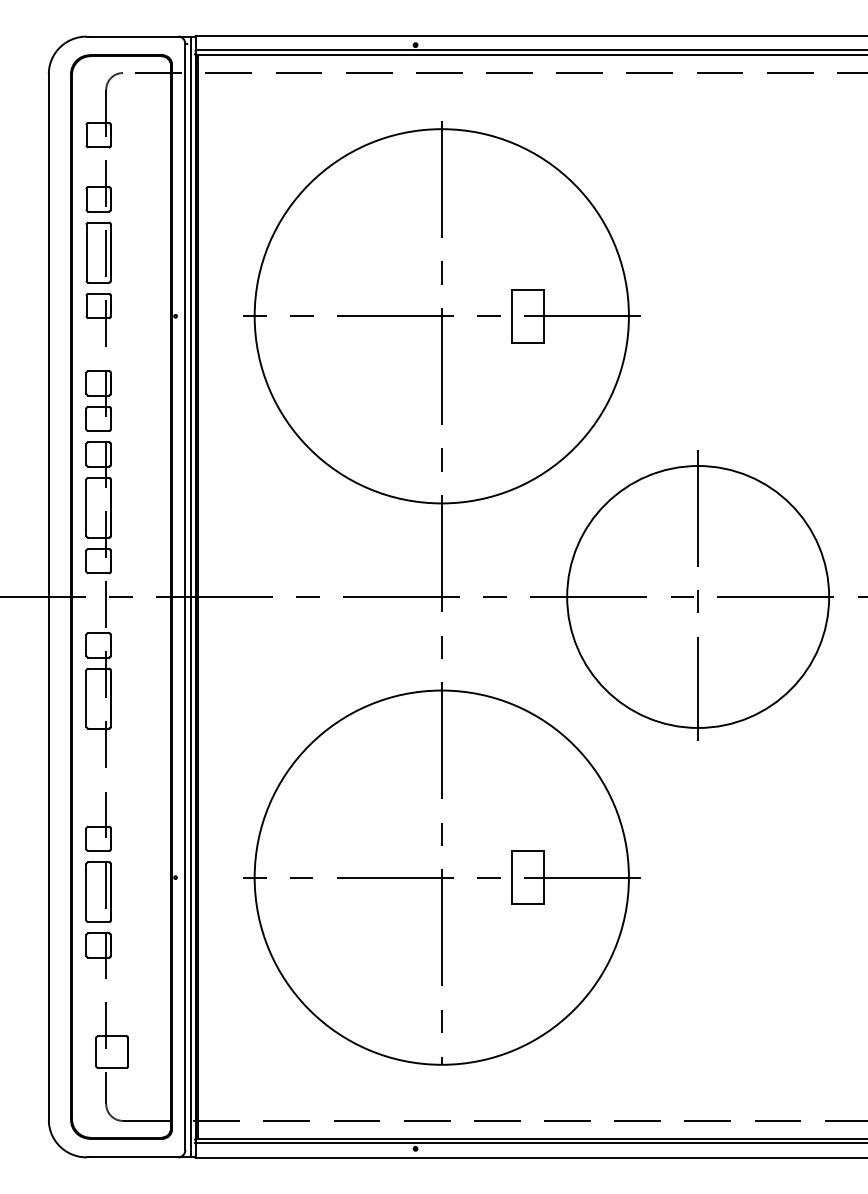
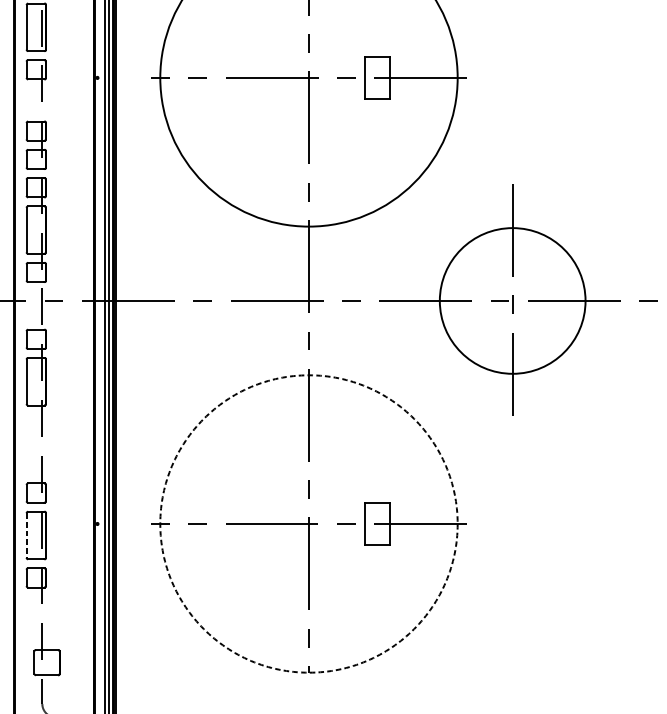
circle: (698, 596) -> (512, 300), size x0.7
circle: (441, 877) -> (308, 523), solid -> dashed
line: (86, 892) -> (26, 535), solid -> dashed

